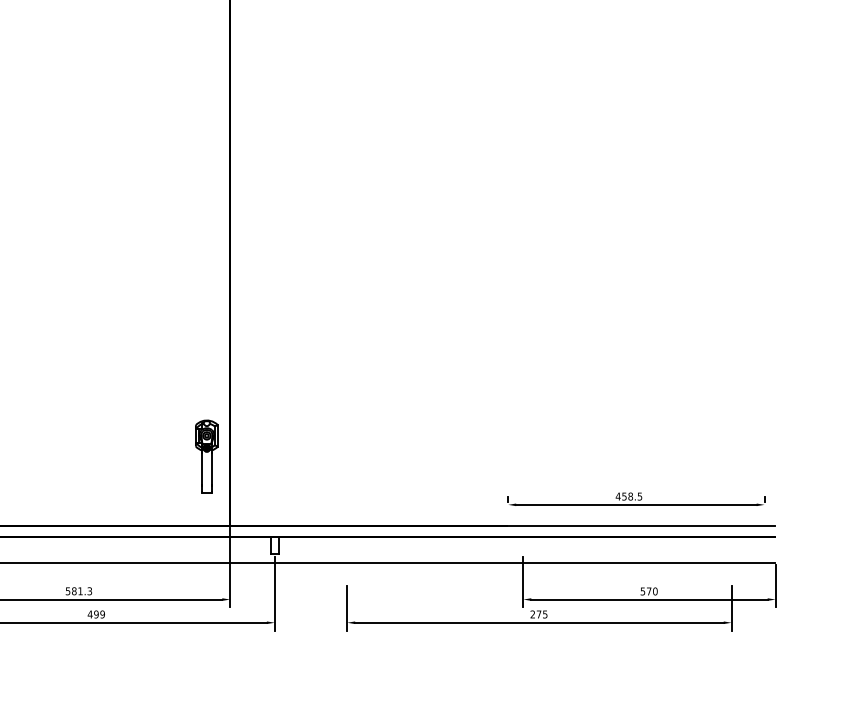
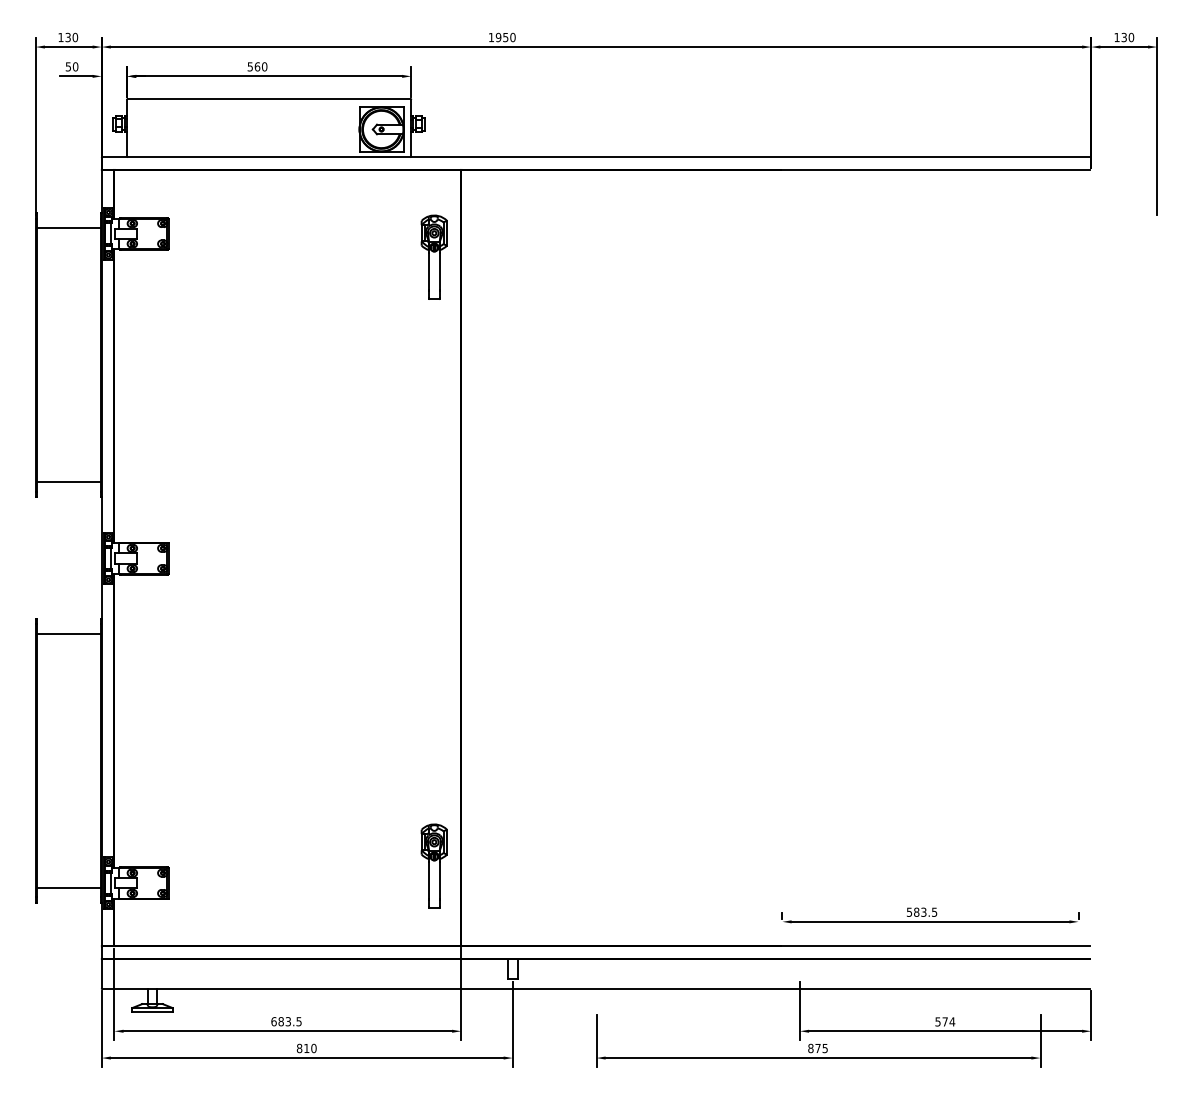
text: (624, 495) -> (916, 911), 458.5 -> 583.5
text: (78, 591) -> (286, 1021), 581.3 -> 683.5
text: (655, 591) -> (952, 1021), 570 -> 574
text: (96, 614) -> (306, 1048), 499 -> 810
text: (532, 614) -> (810, 1048), 275 -> 875

